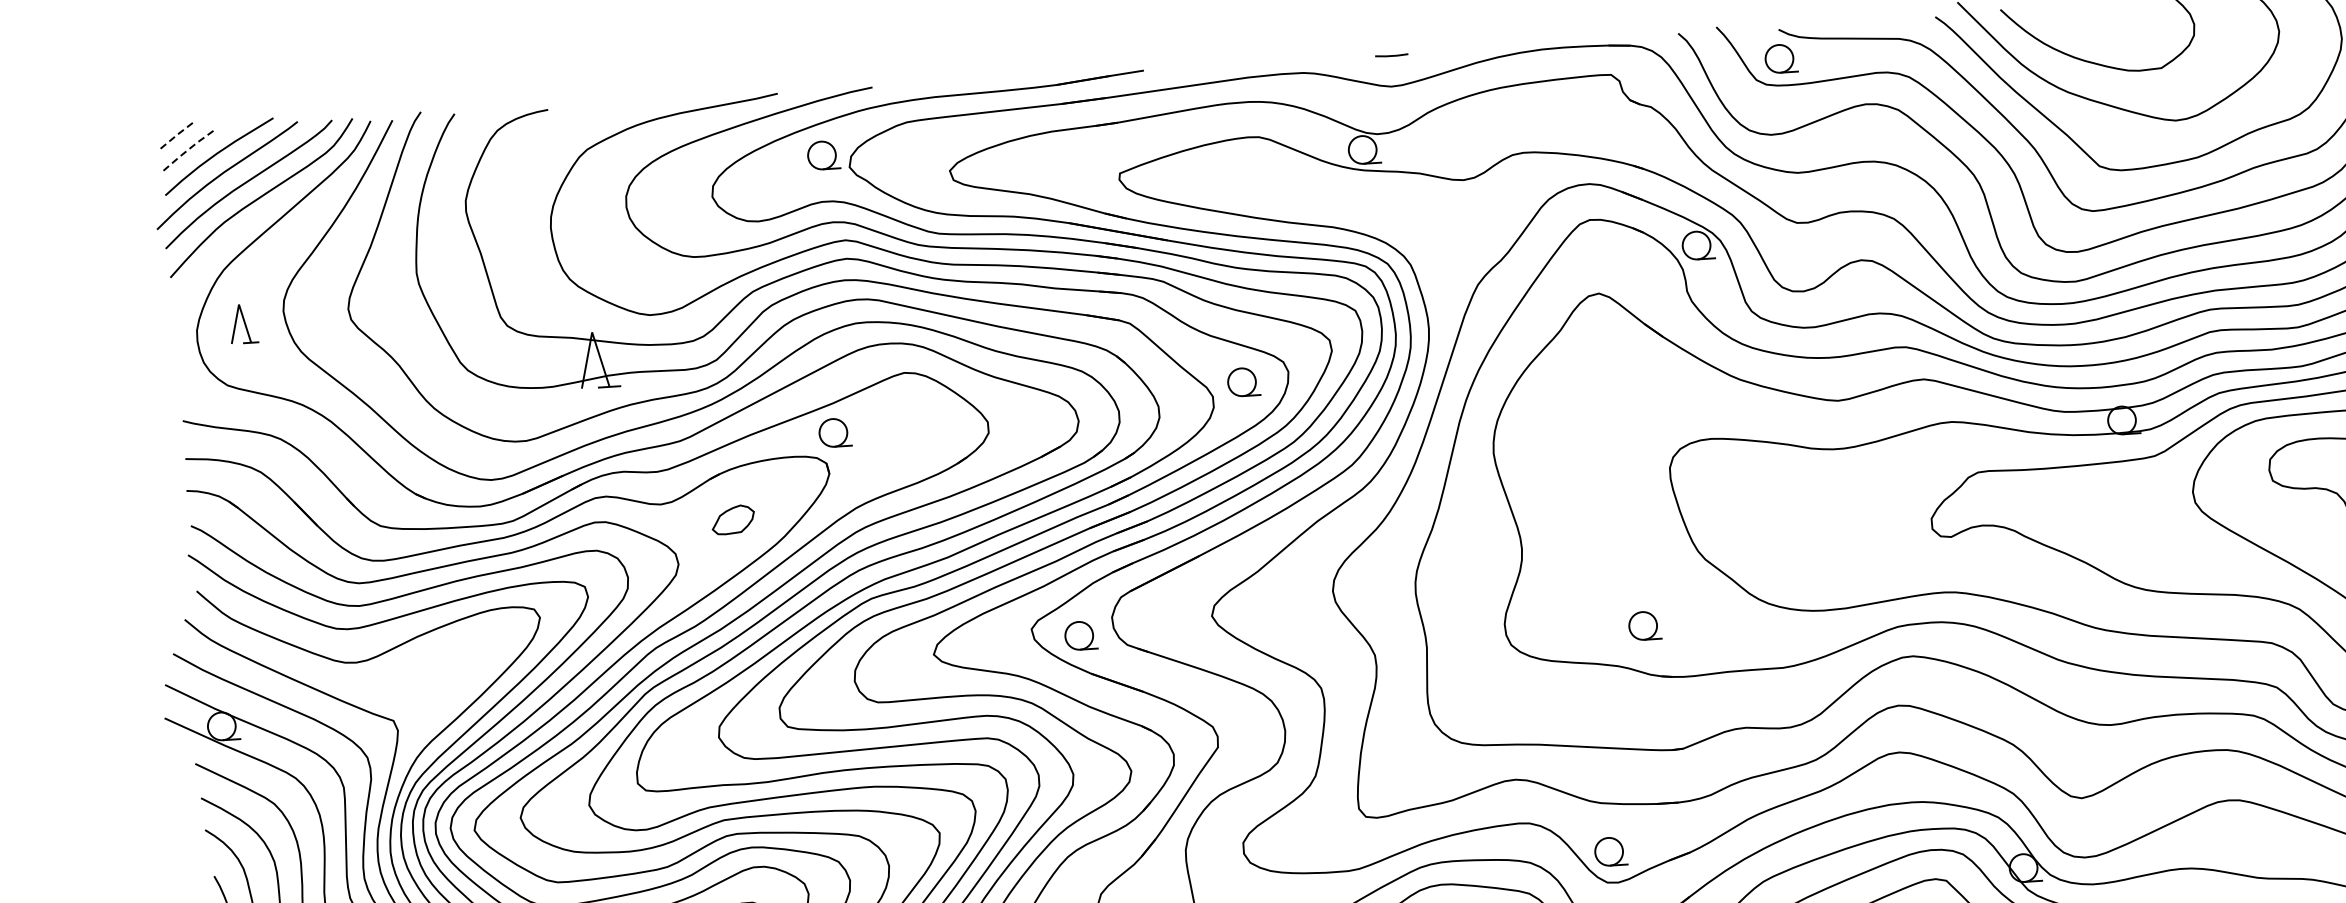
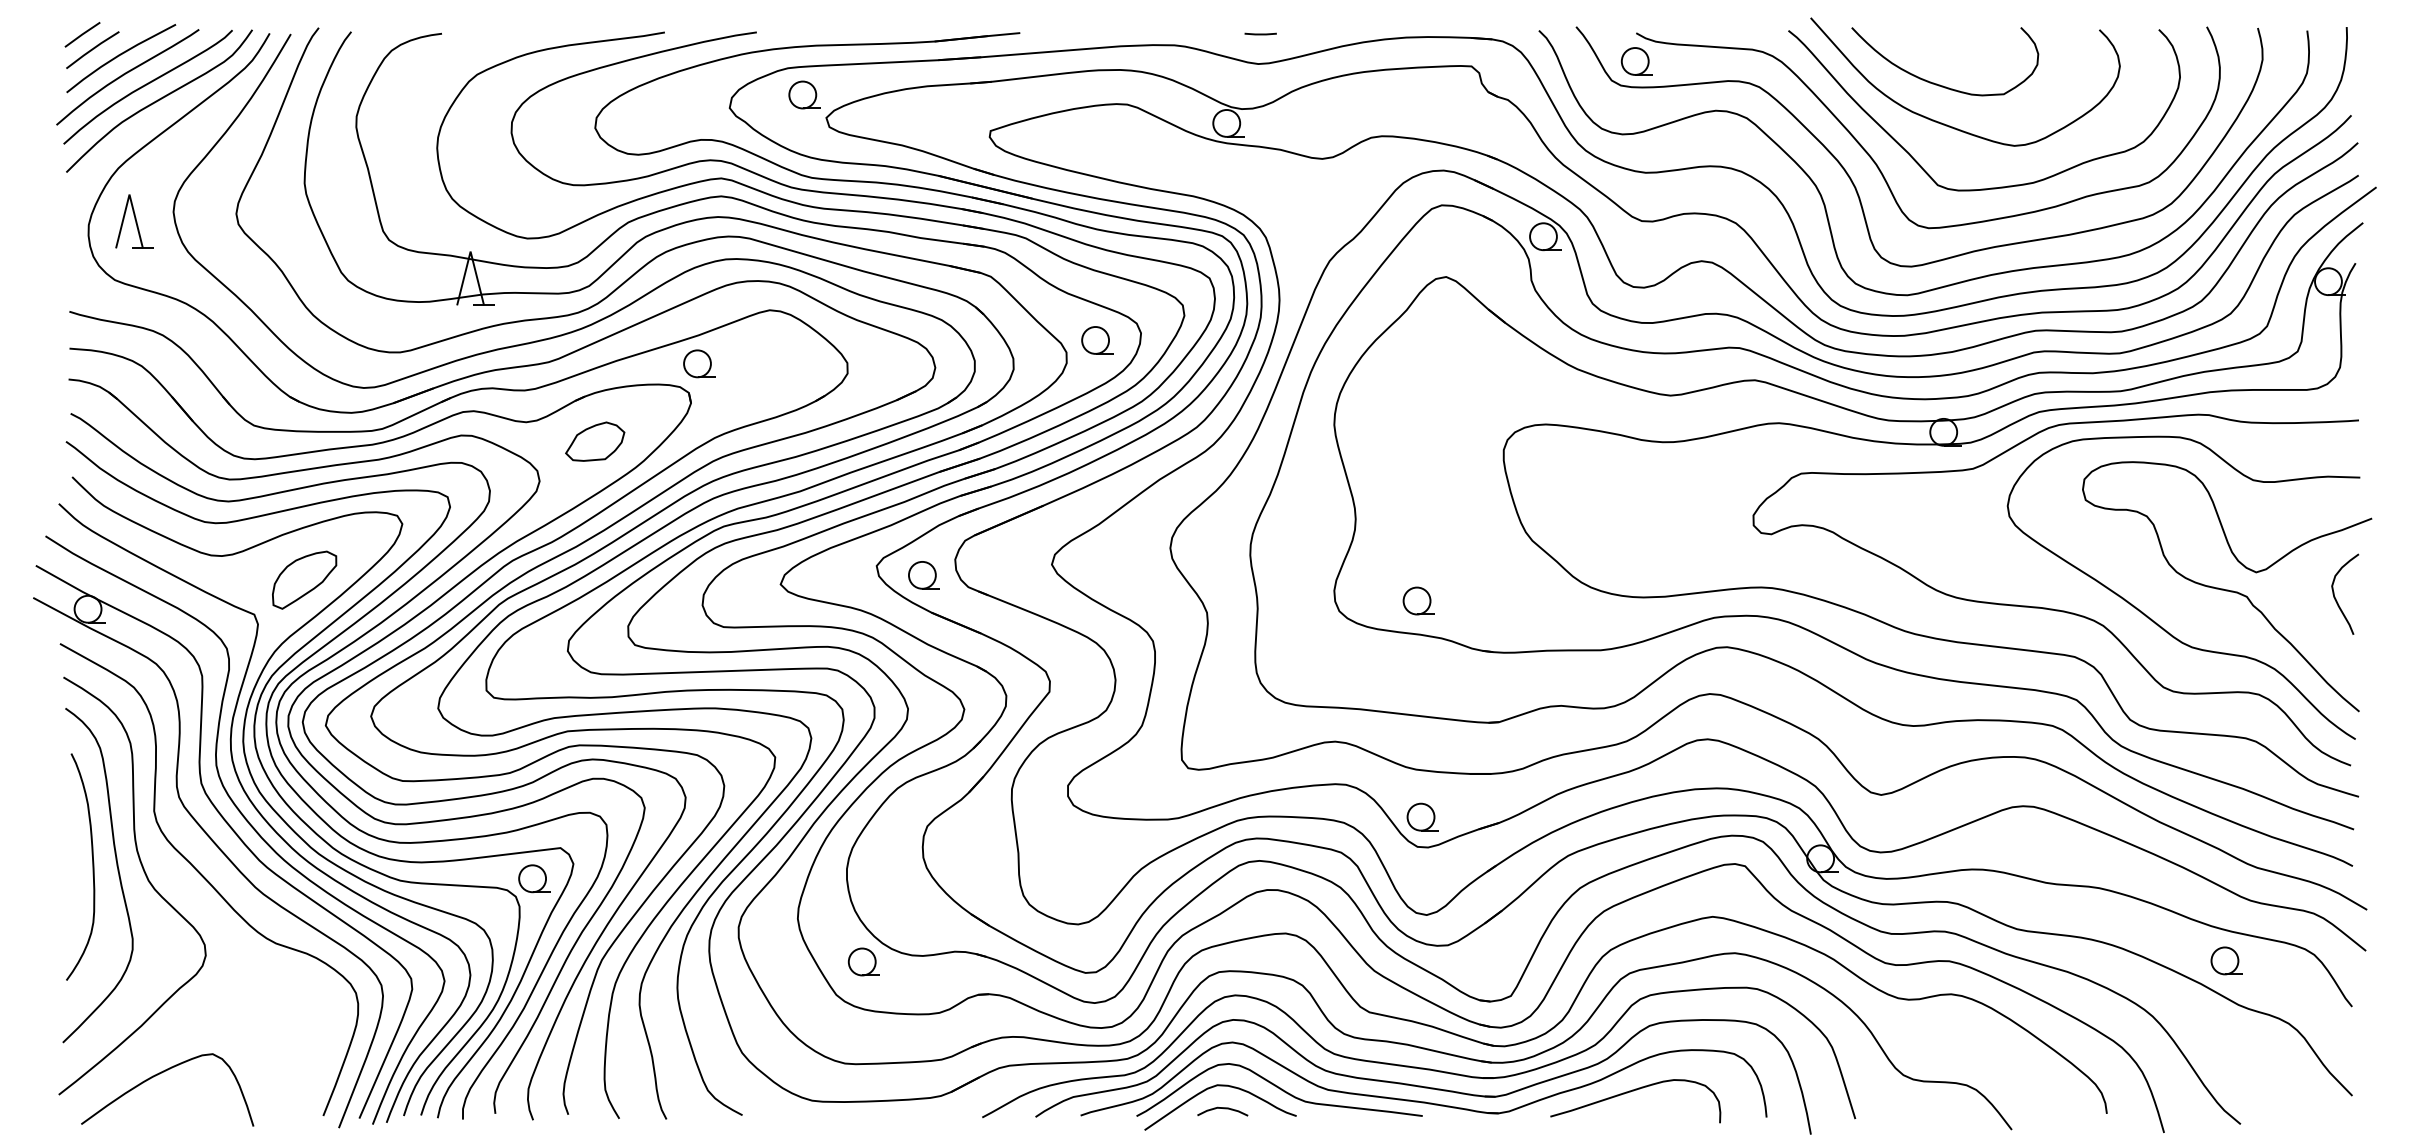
line: (177, 134) -> (82, 34), dashed -> solid
line: (189, 149) -> (92, 49), dashed -> solid
part: (823, 154) -> (804, 94), moved
part: (243, 323) -> (134, 221), size x1.43
part: (733, 519) -> (595, 441), size x1.43
part: (1644, 625) -> (1418, 600), moved
part: (442, 681) -> (304, 579), added

